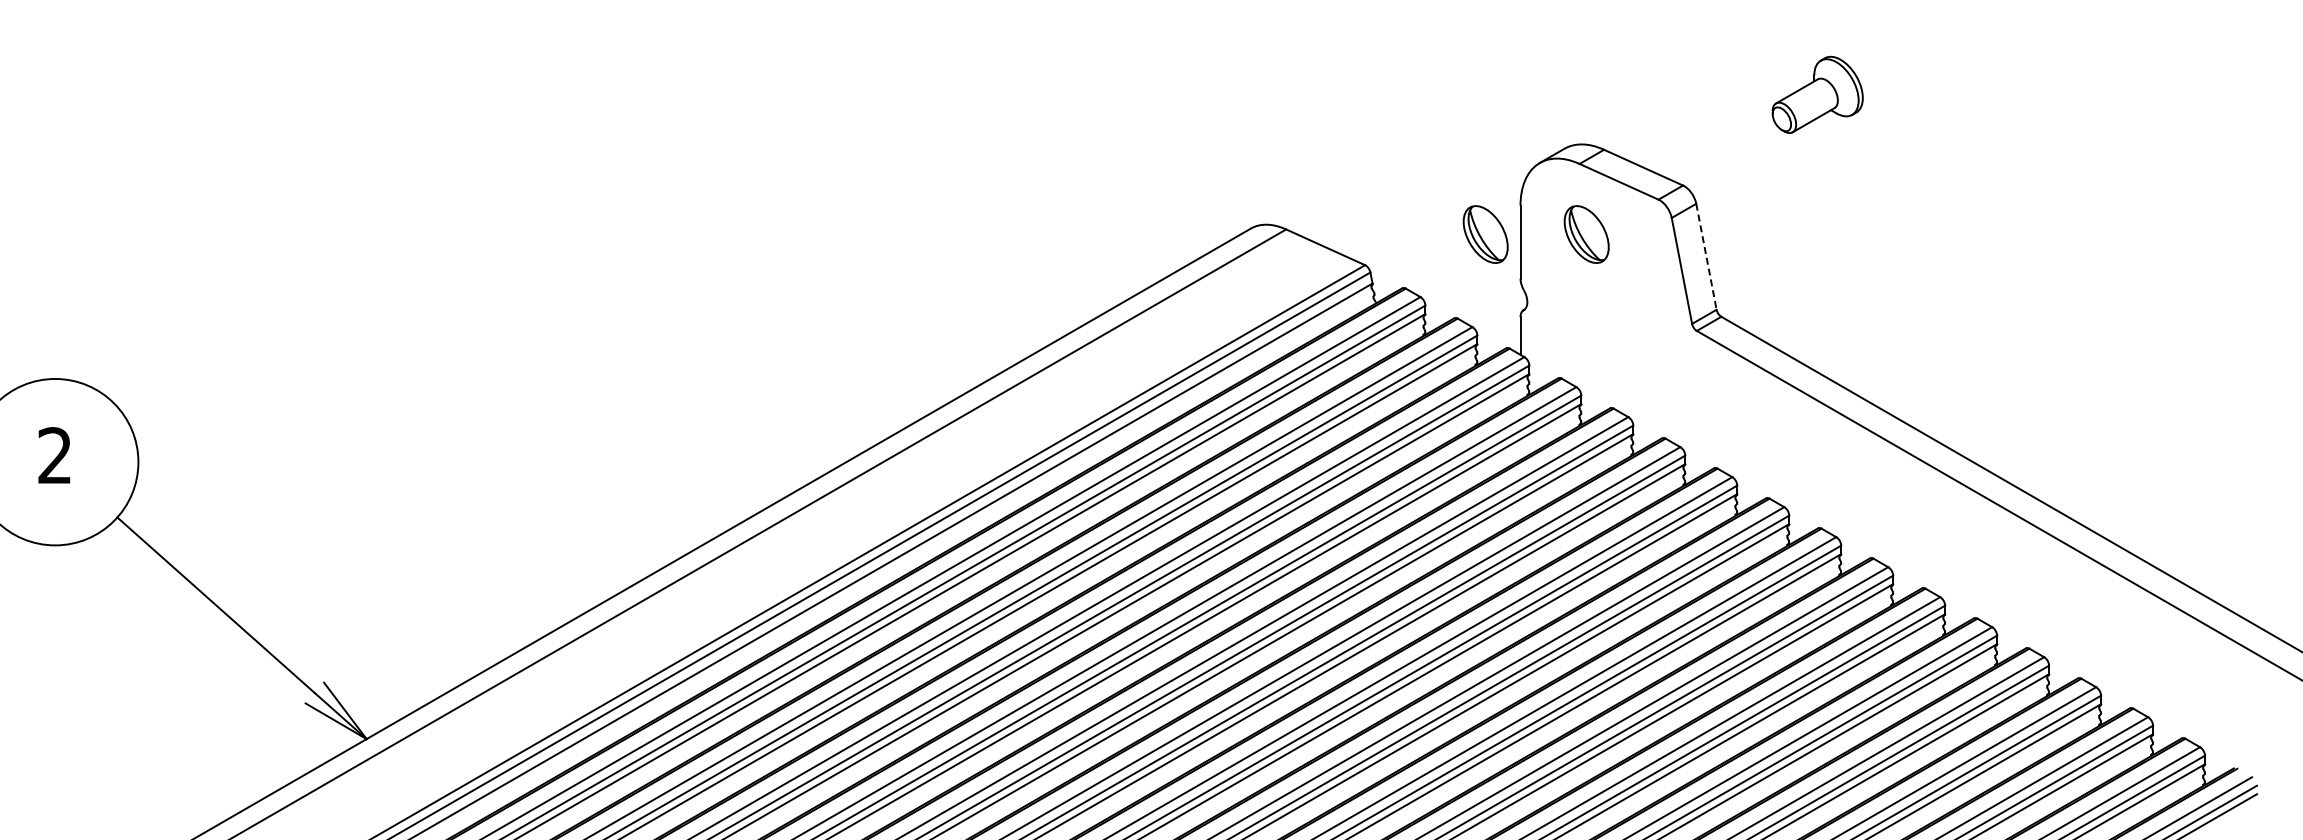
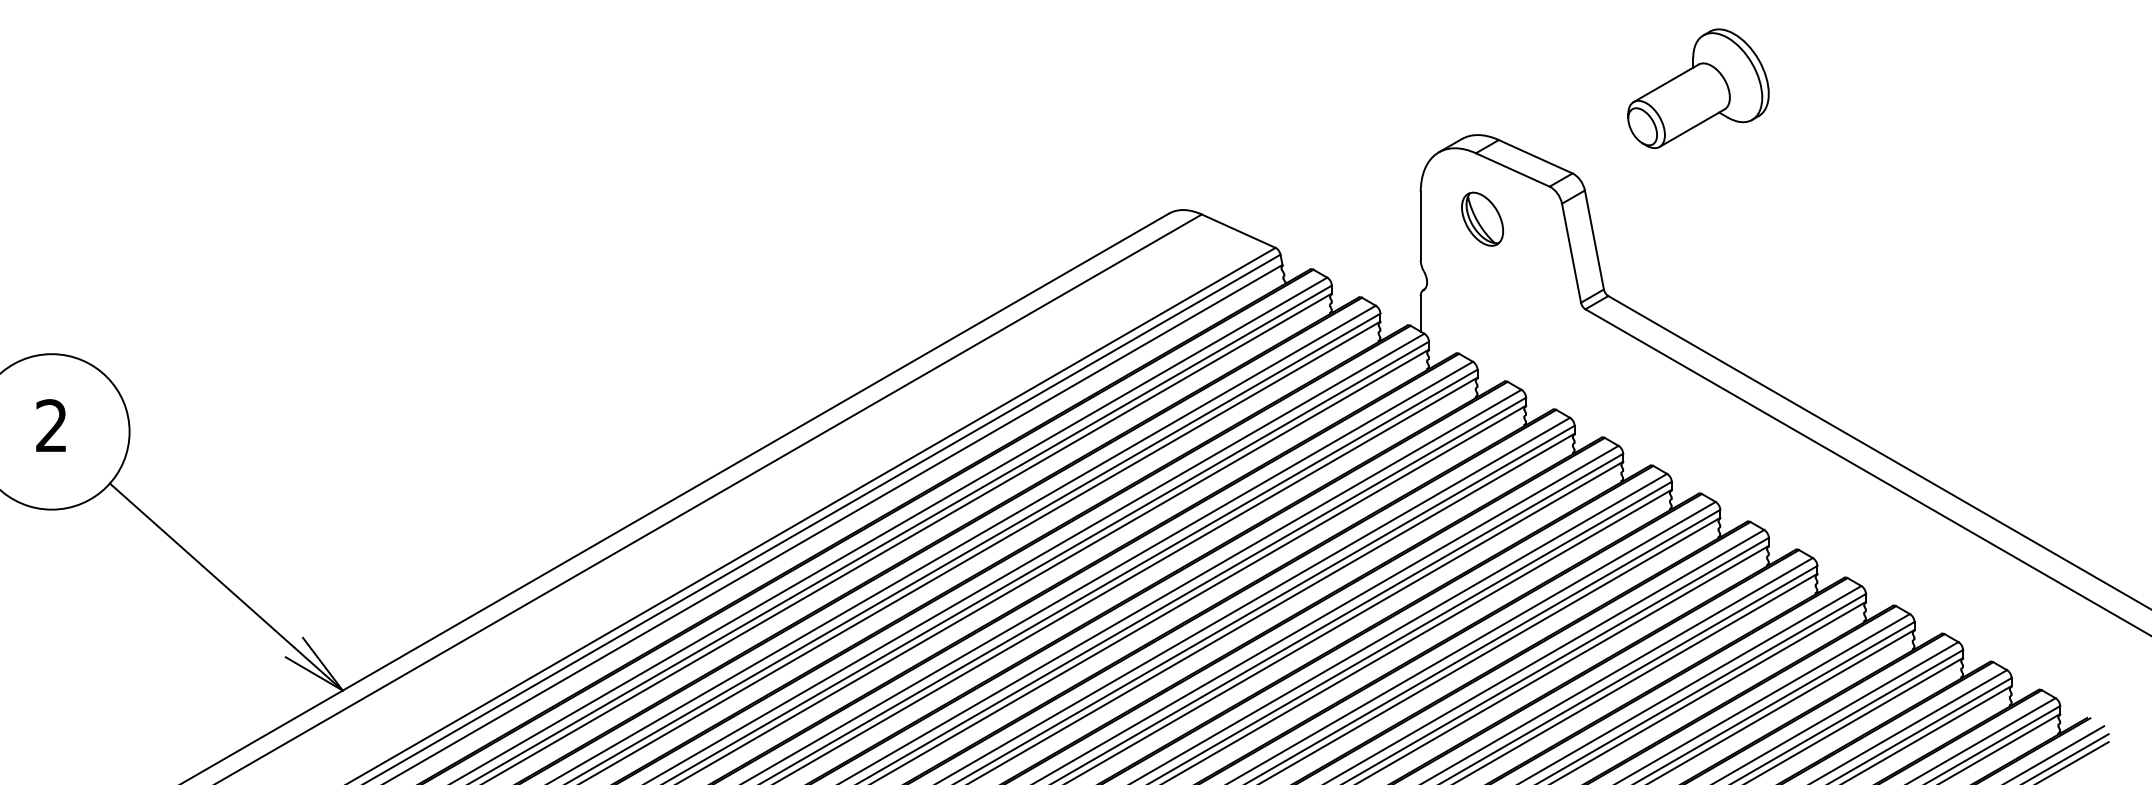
part: (1817, 94) -> (1698, 88), size x1.67
part: (1485, 234) -> (1388, 219), removed
line: (1706, 256) -> (1594, 239), dashed -> solid

